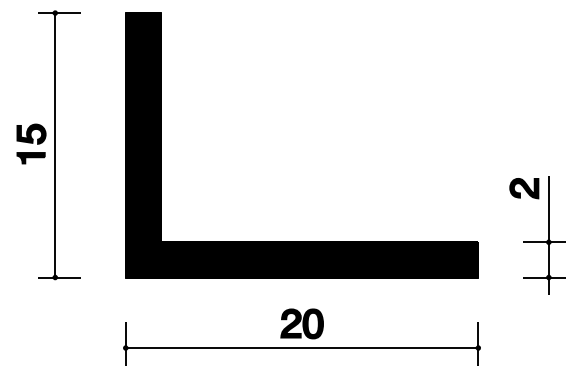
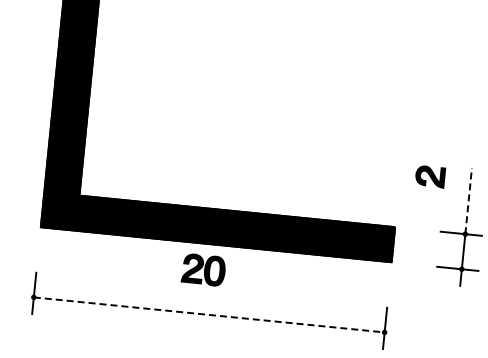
part: (524, 188) -> (430, 176), moved
line: (548, 208) -> (468, 200), solid -> dashed
part: (301, 323) -> (203, 269), moved
line: (302, 348) -> (209, 315), solid -> dashed

